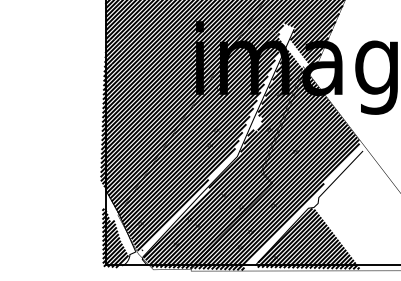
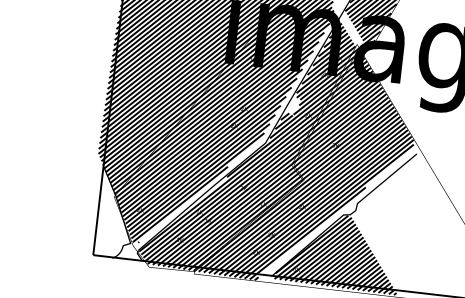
hatch: (115, 237) -> (108, 223), removed

